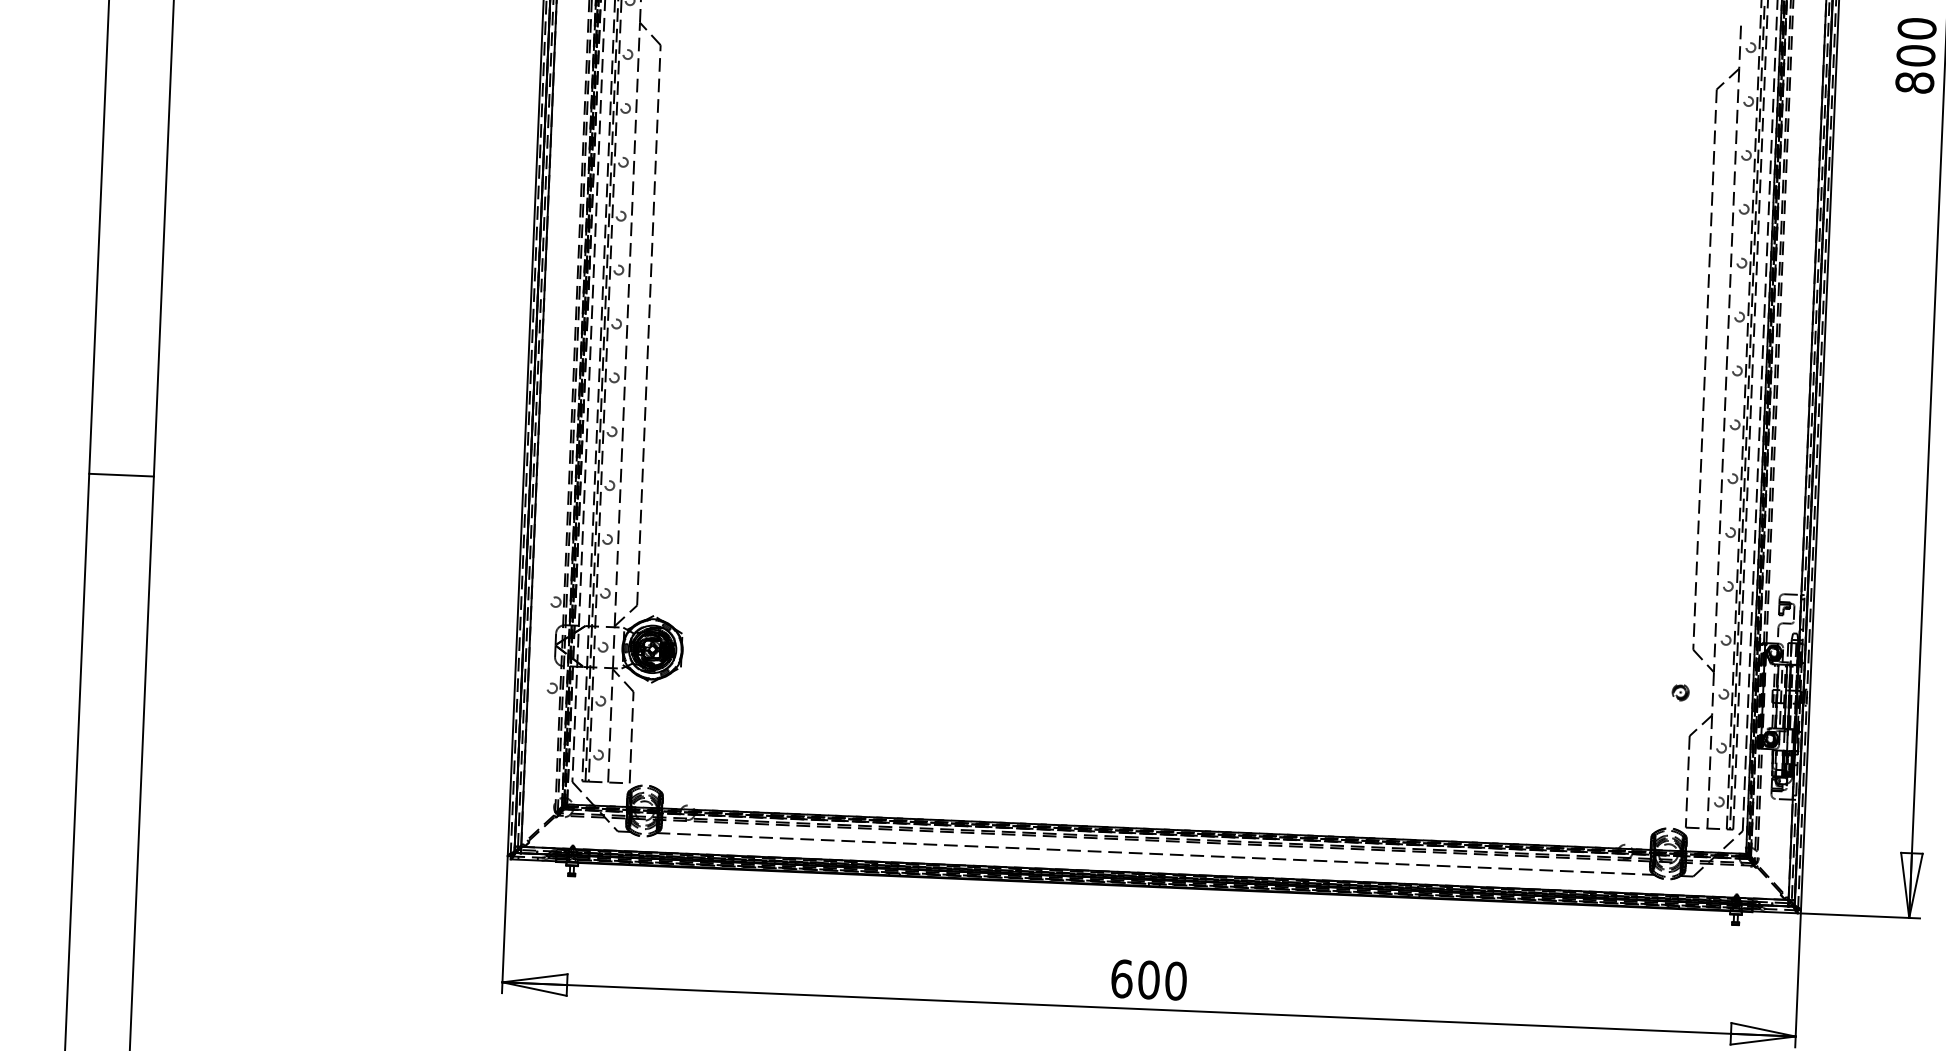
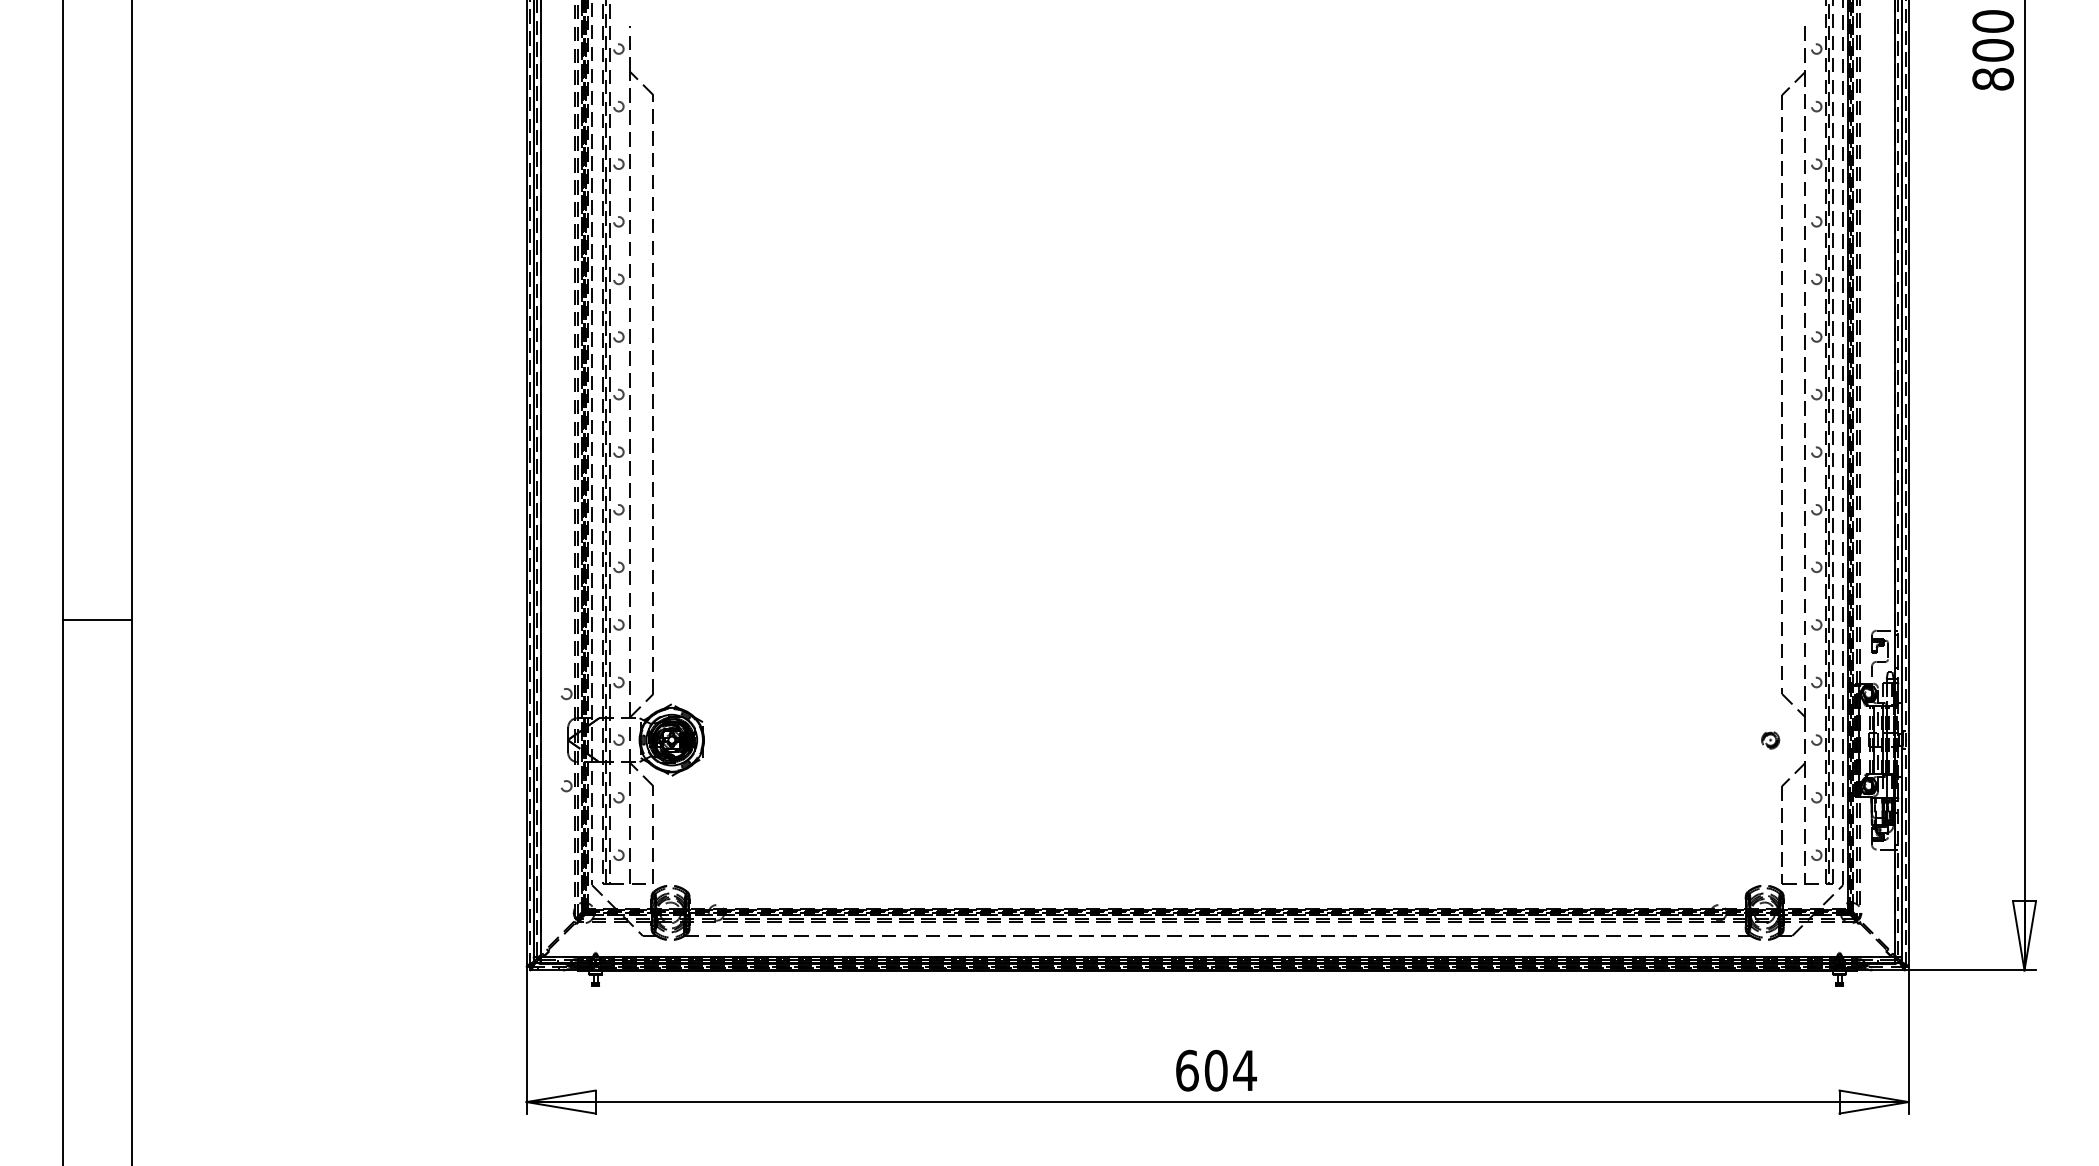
line: (121, 475) -> (97, 620), moved
text: (1176, 980) -> (1245, 1070), 600 -> 604

